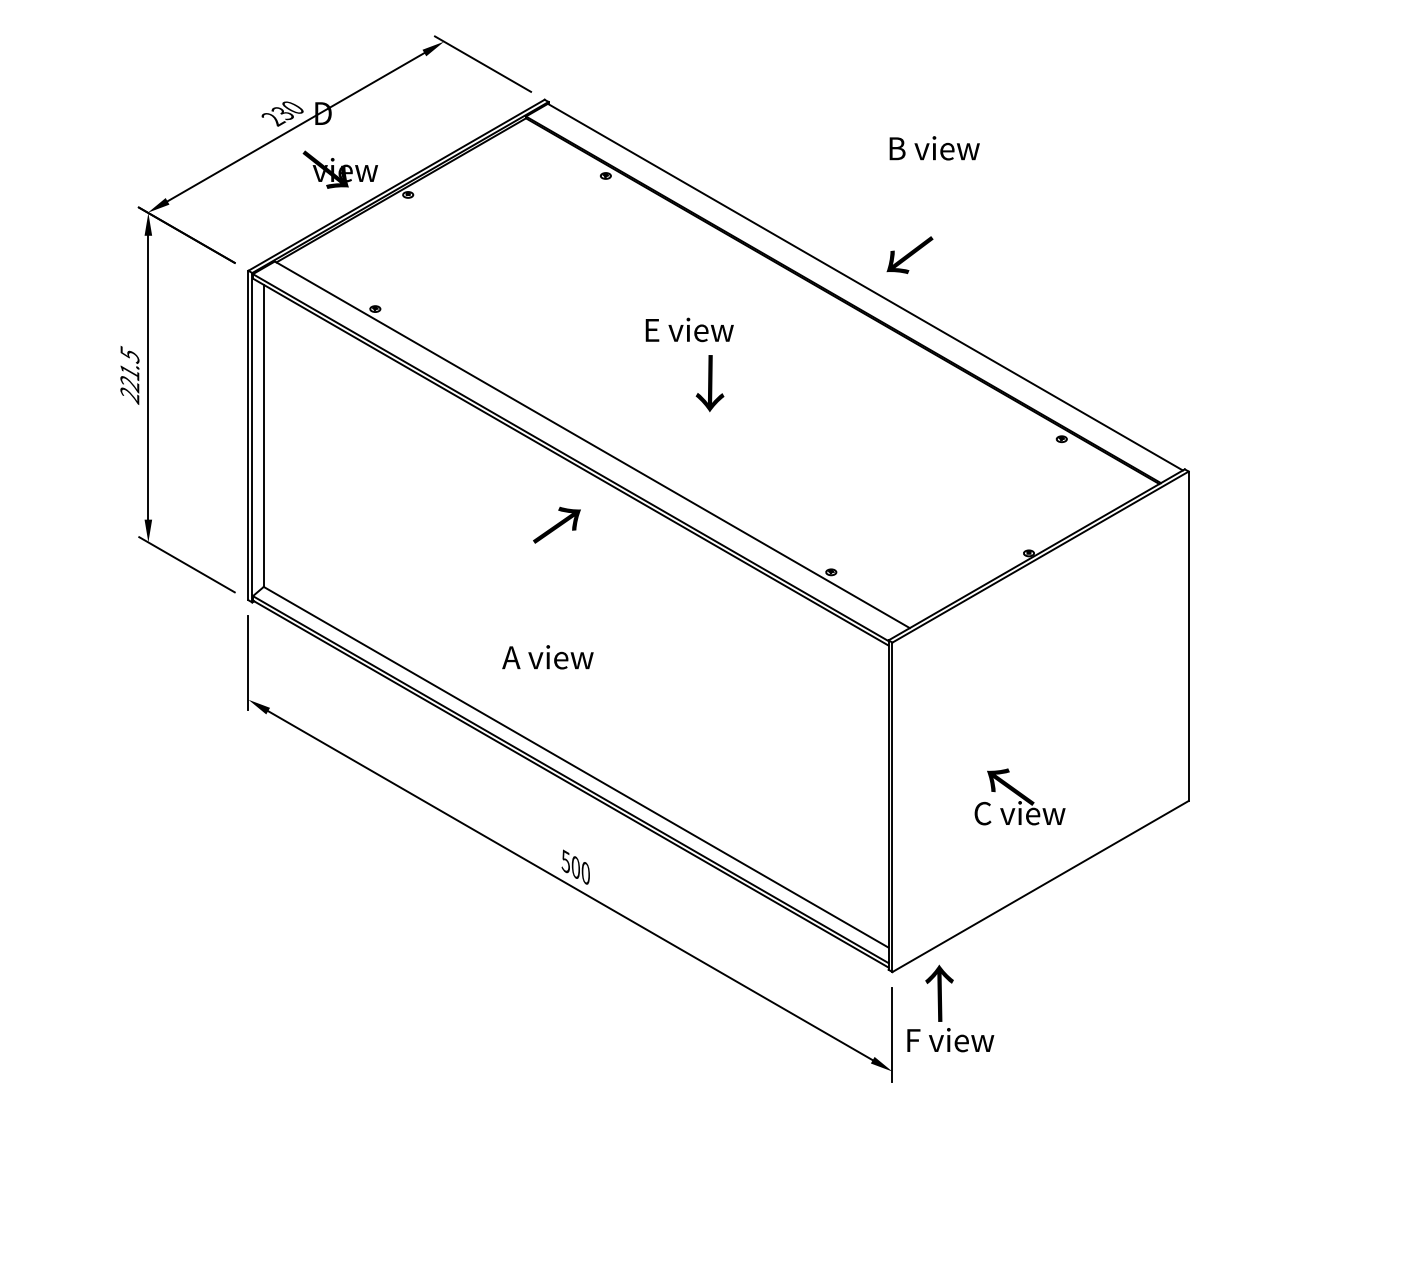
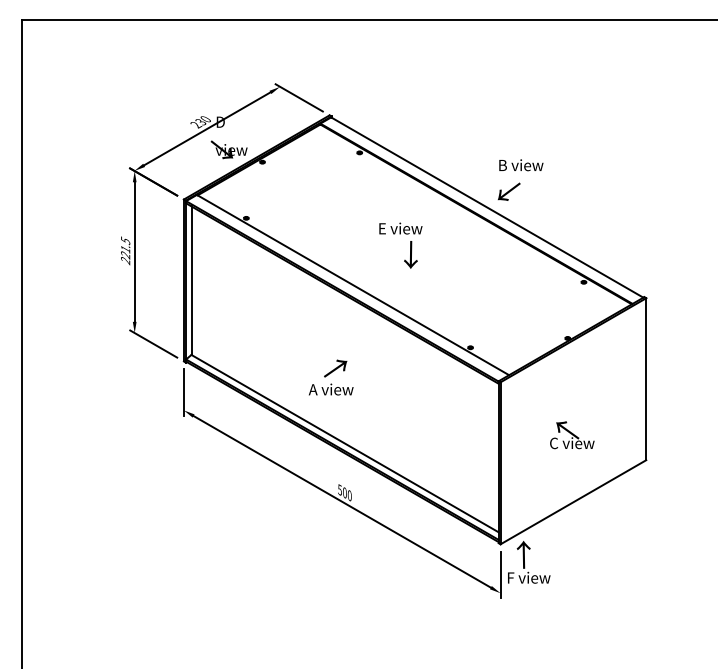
text: (934, 148) -> (521, 165), moved
text: (556, 525) -> (335, 368), moved
text: (1020, 797) -> (572, 435), moved

